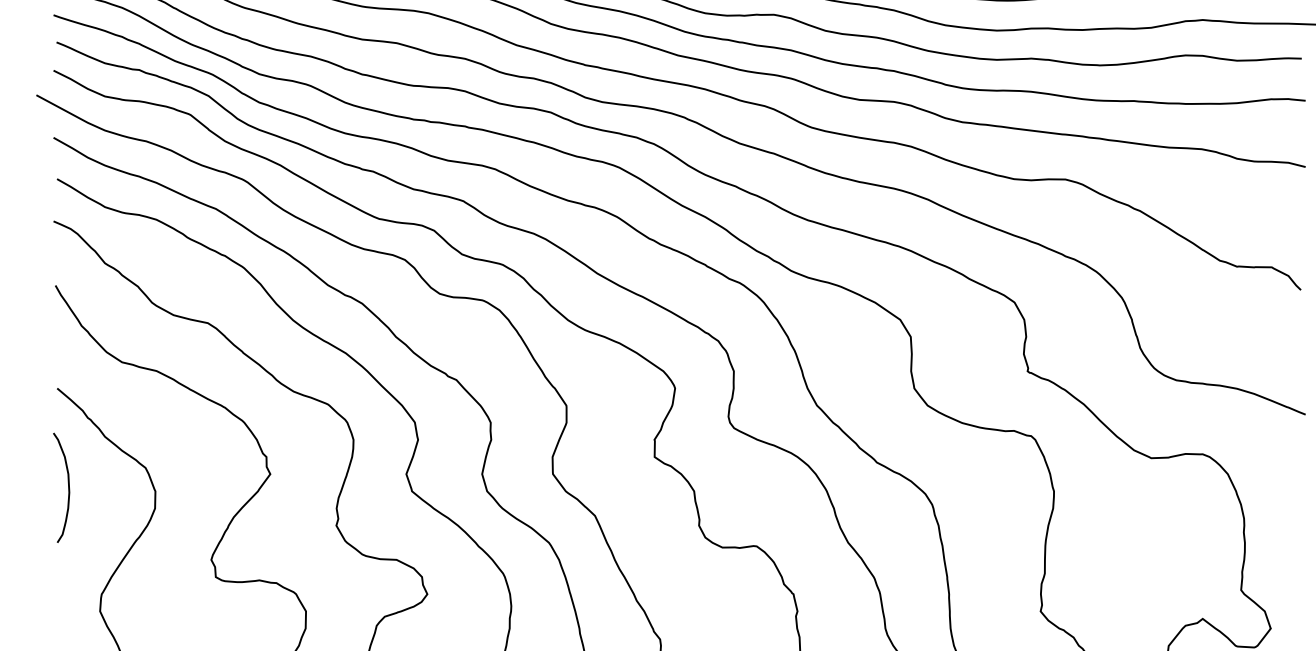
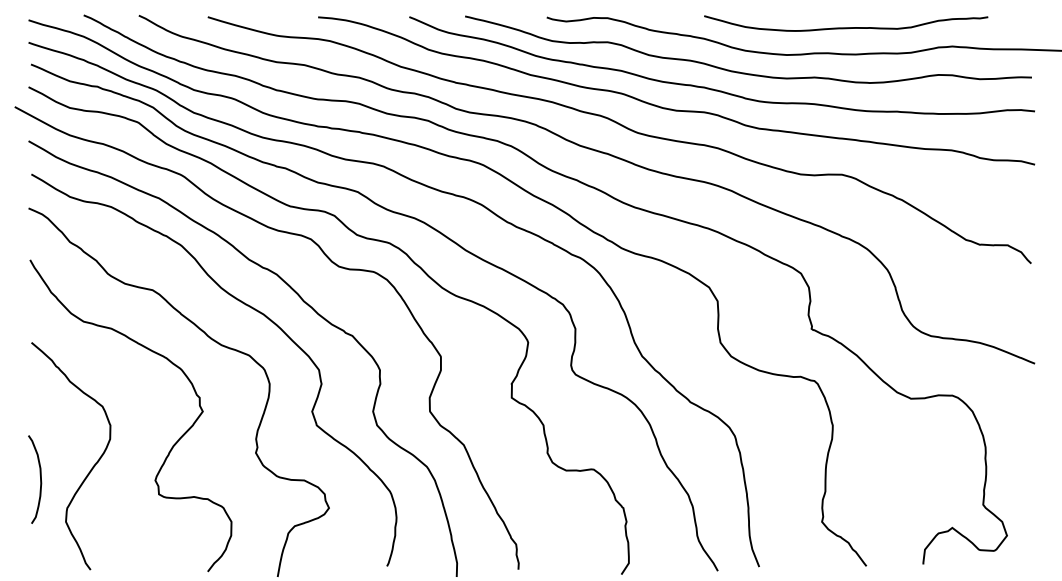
curve: (68, 487) -> (40, 479), moved

